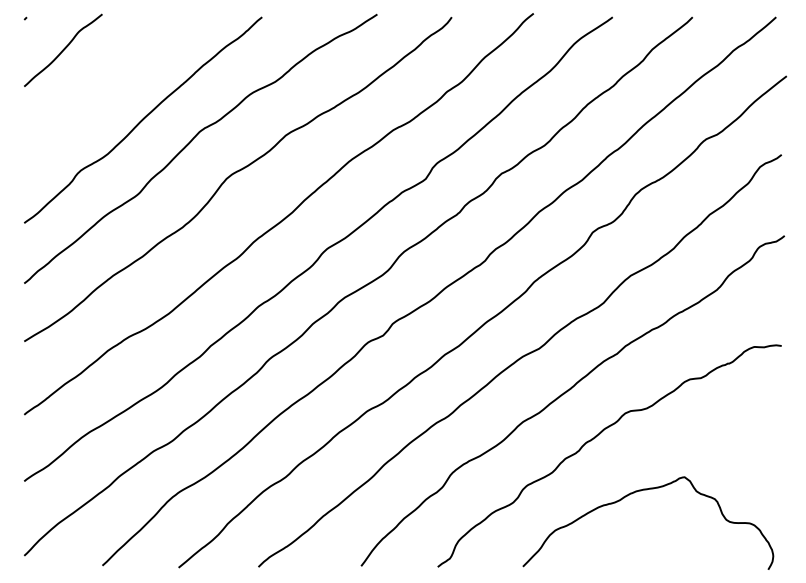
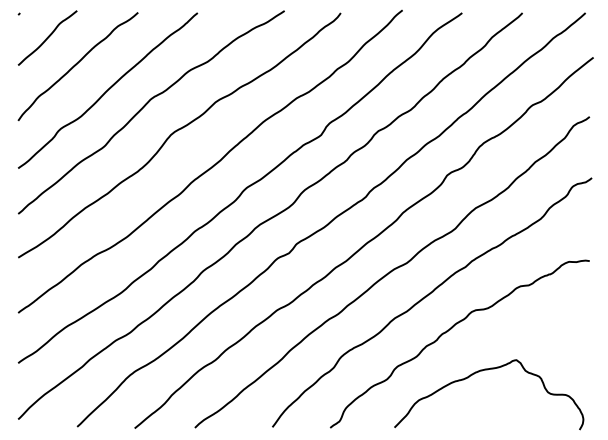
curve: (101, 86) -> (76, 65), added

